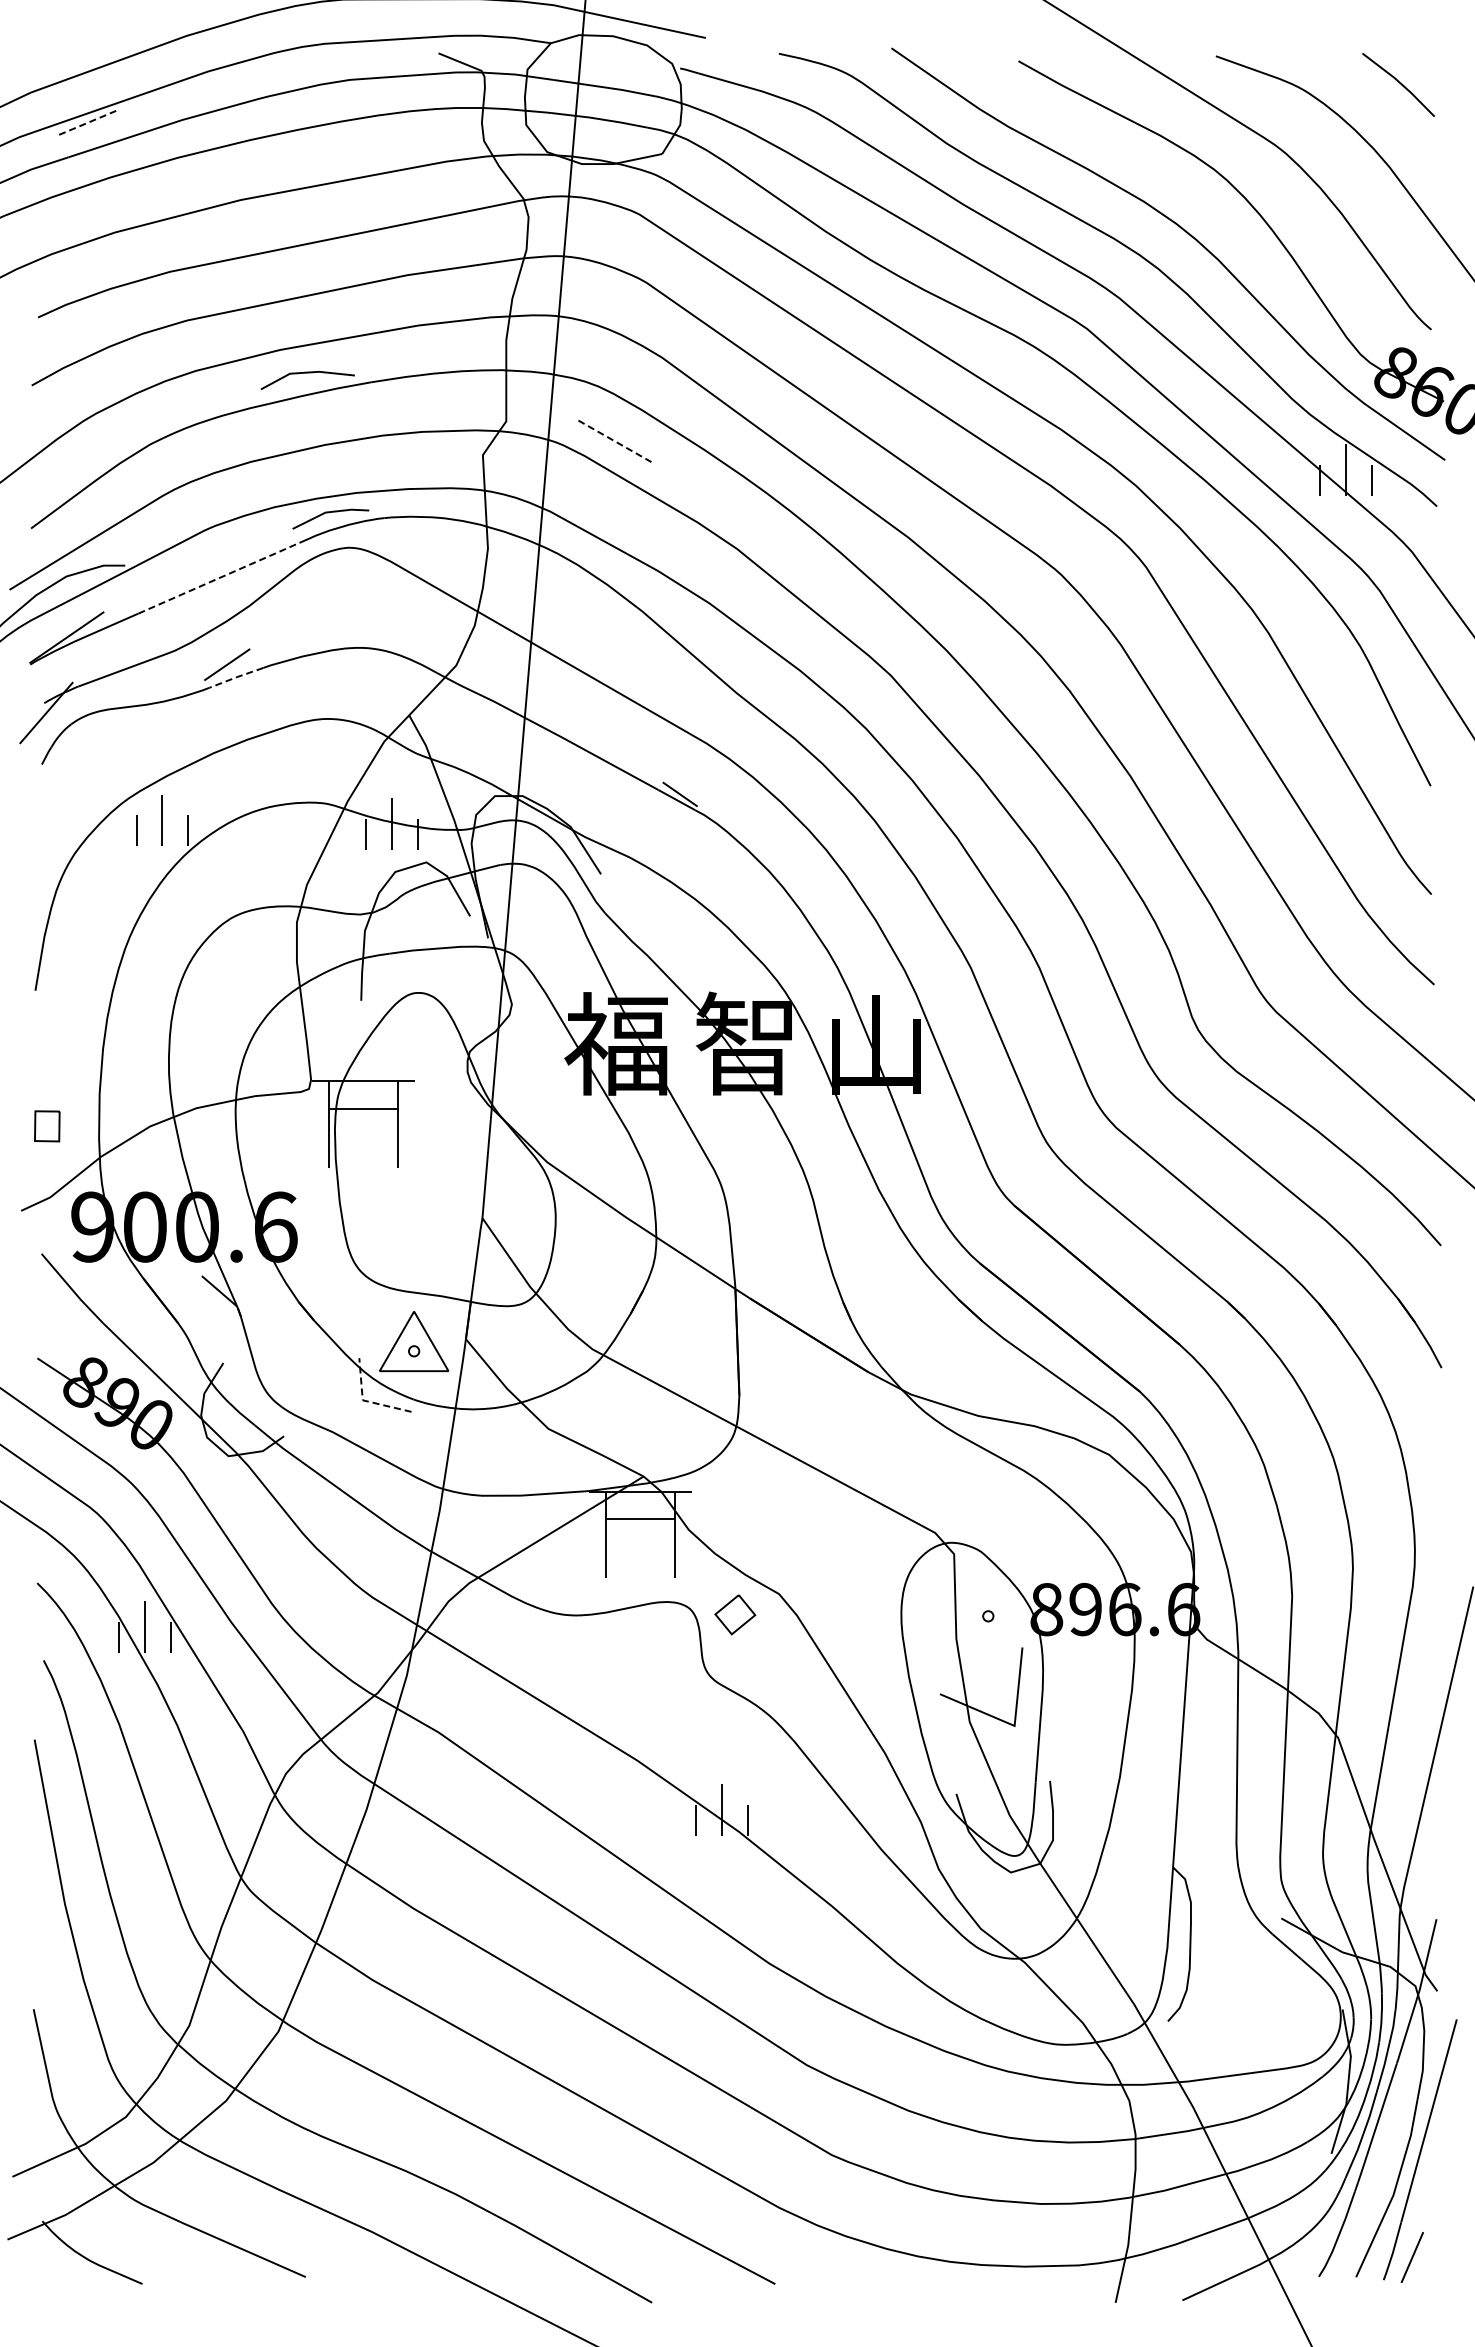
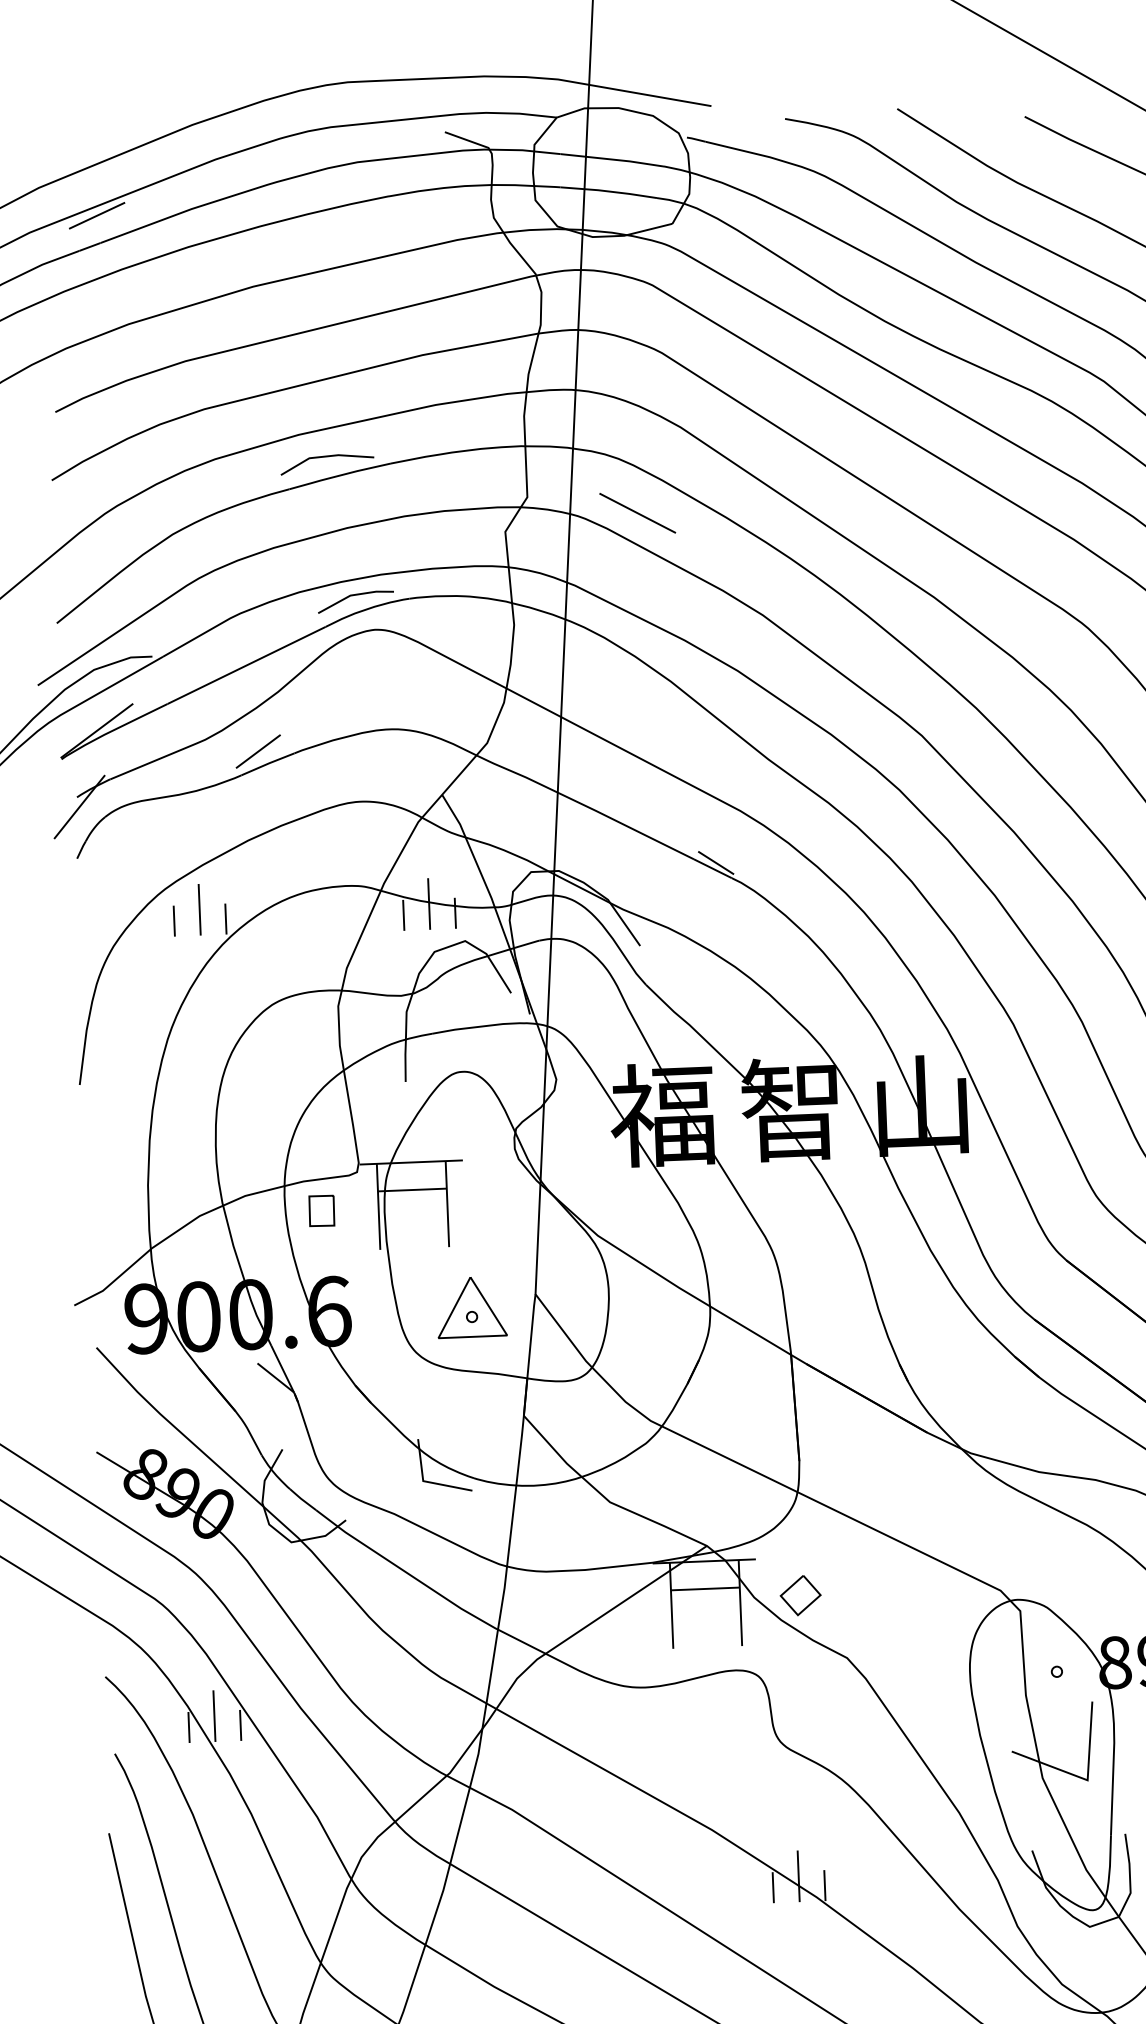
line: (87, 122) -> (96, 215), dashed -> solid
line: (616, 442) -> (638, 513), dashed -> solid
line: (219, 578) -> (247, 665), dashed -> solid
line: (236, 677) -> (268, 763), dashed -> solid
part: (47, 1126) -> (322, 1211), moved
part: (414, 1341) -> (472, 1307), moved
line: (365, 1400) -> (425, 1481), dashed -> solid
part: (735, 1614) -> (800, 1595), moved

